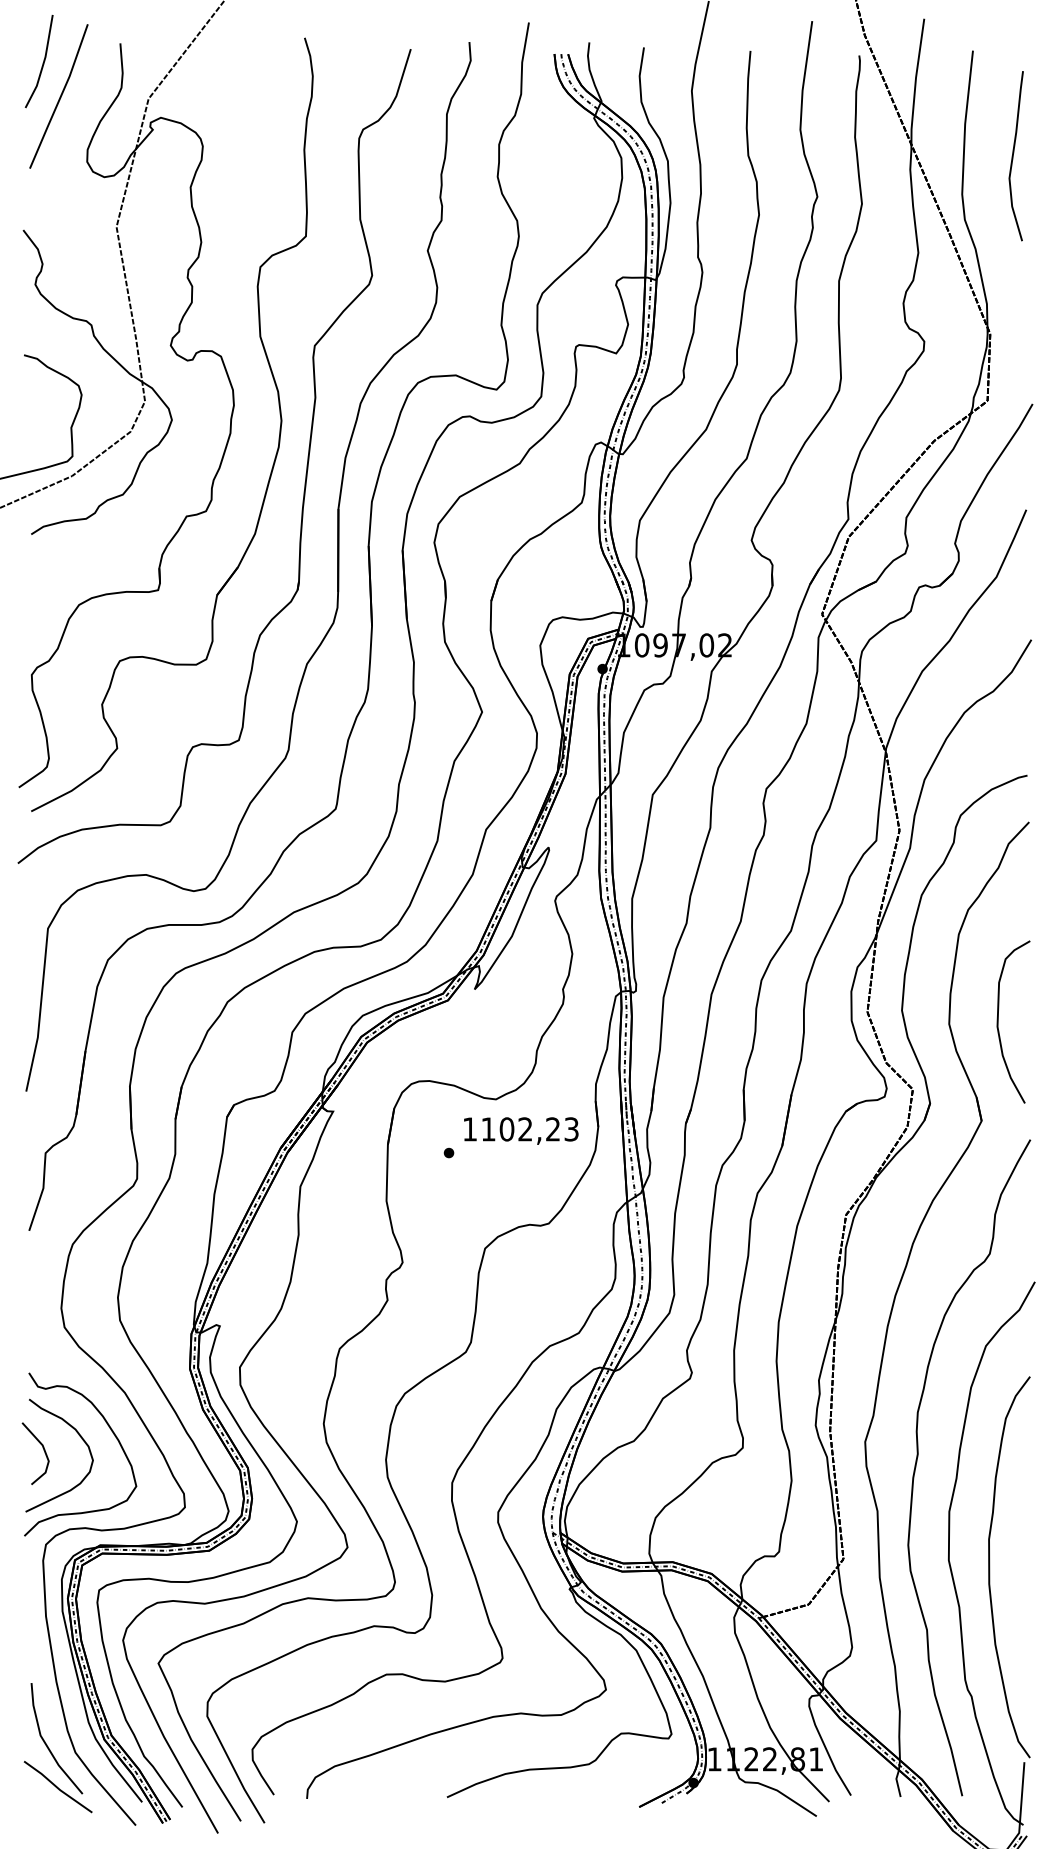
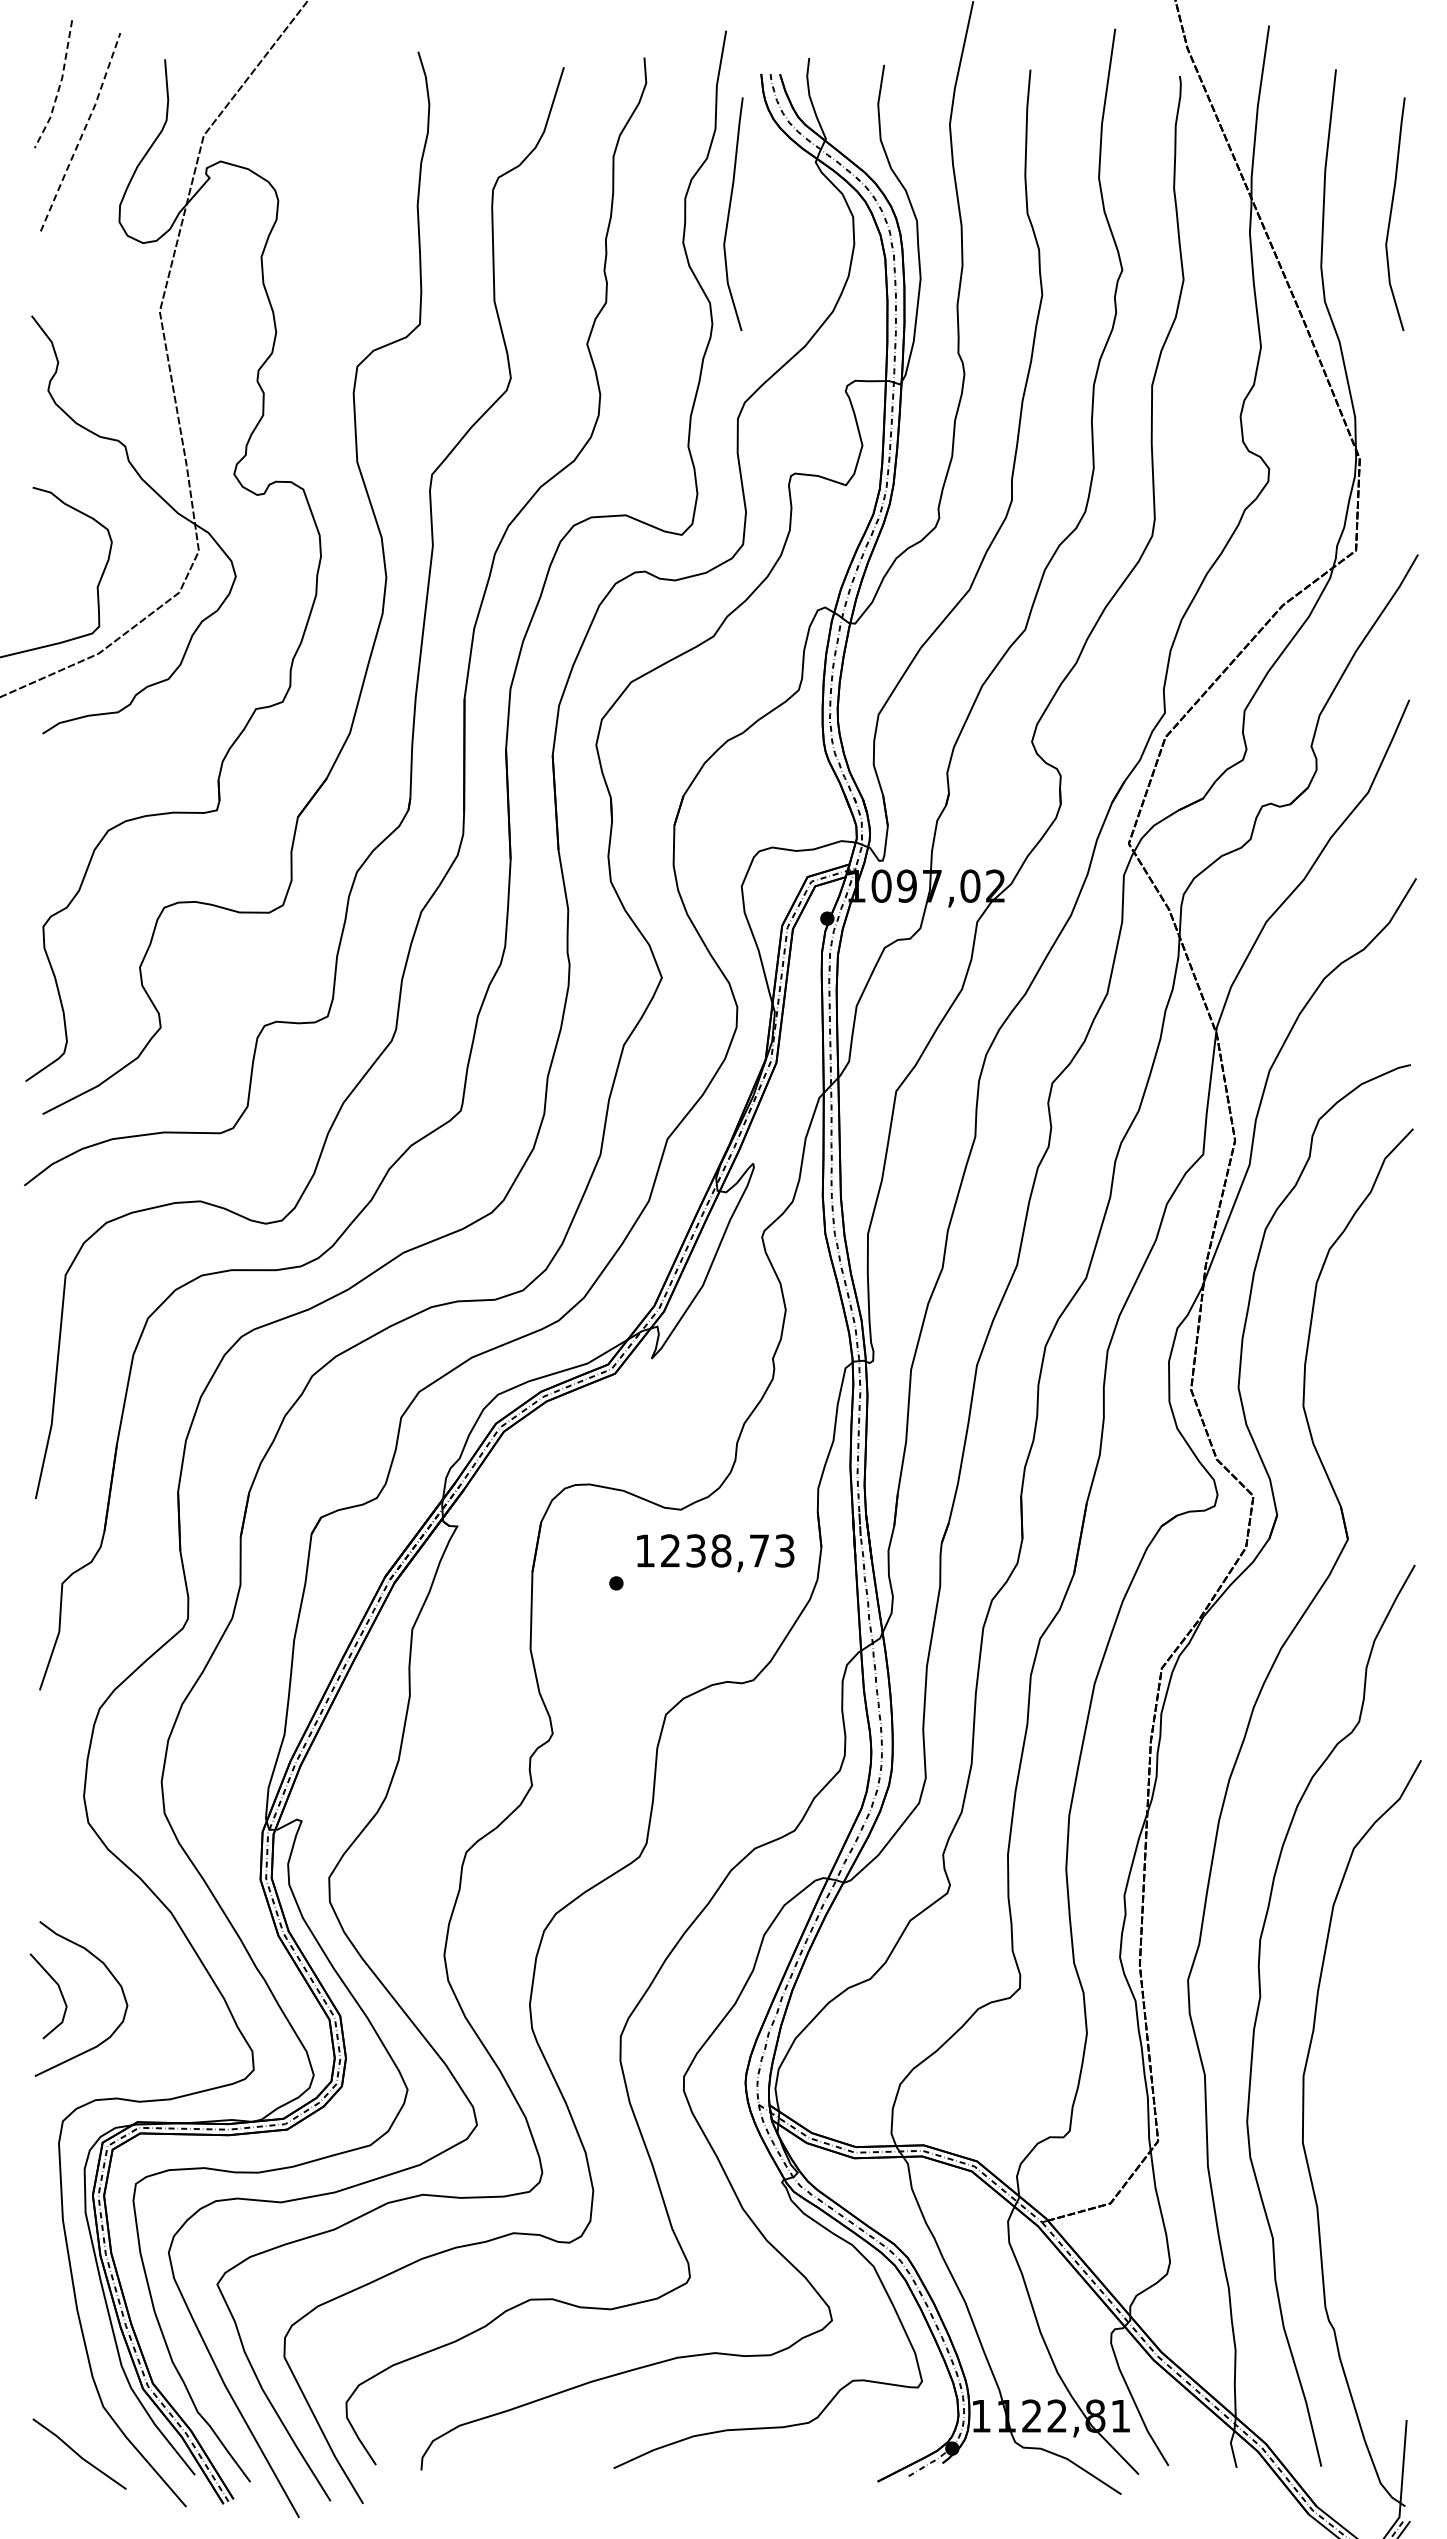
line: (43, 63) -> (59, 86), solid -> dashed
line: (61, 96) -> (83, 132), solid -> dashed
curve: (531, 155) -> (729, 213), added
curve: (998, 1017) -> (1371, 1397), removed
text: (520, 1129) -> (714, 1550), 1102,23 -> 1238,73
curve: (111, 1431) -> (153, 1966), removed
curve: (990, 1567) -> (1359, 2152), removed
line: (47, 1745) -> (65, 2397), removed

